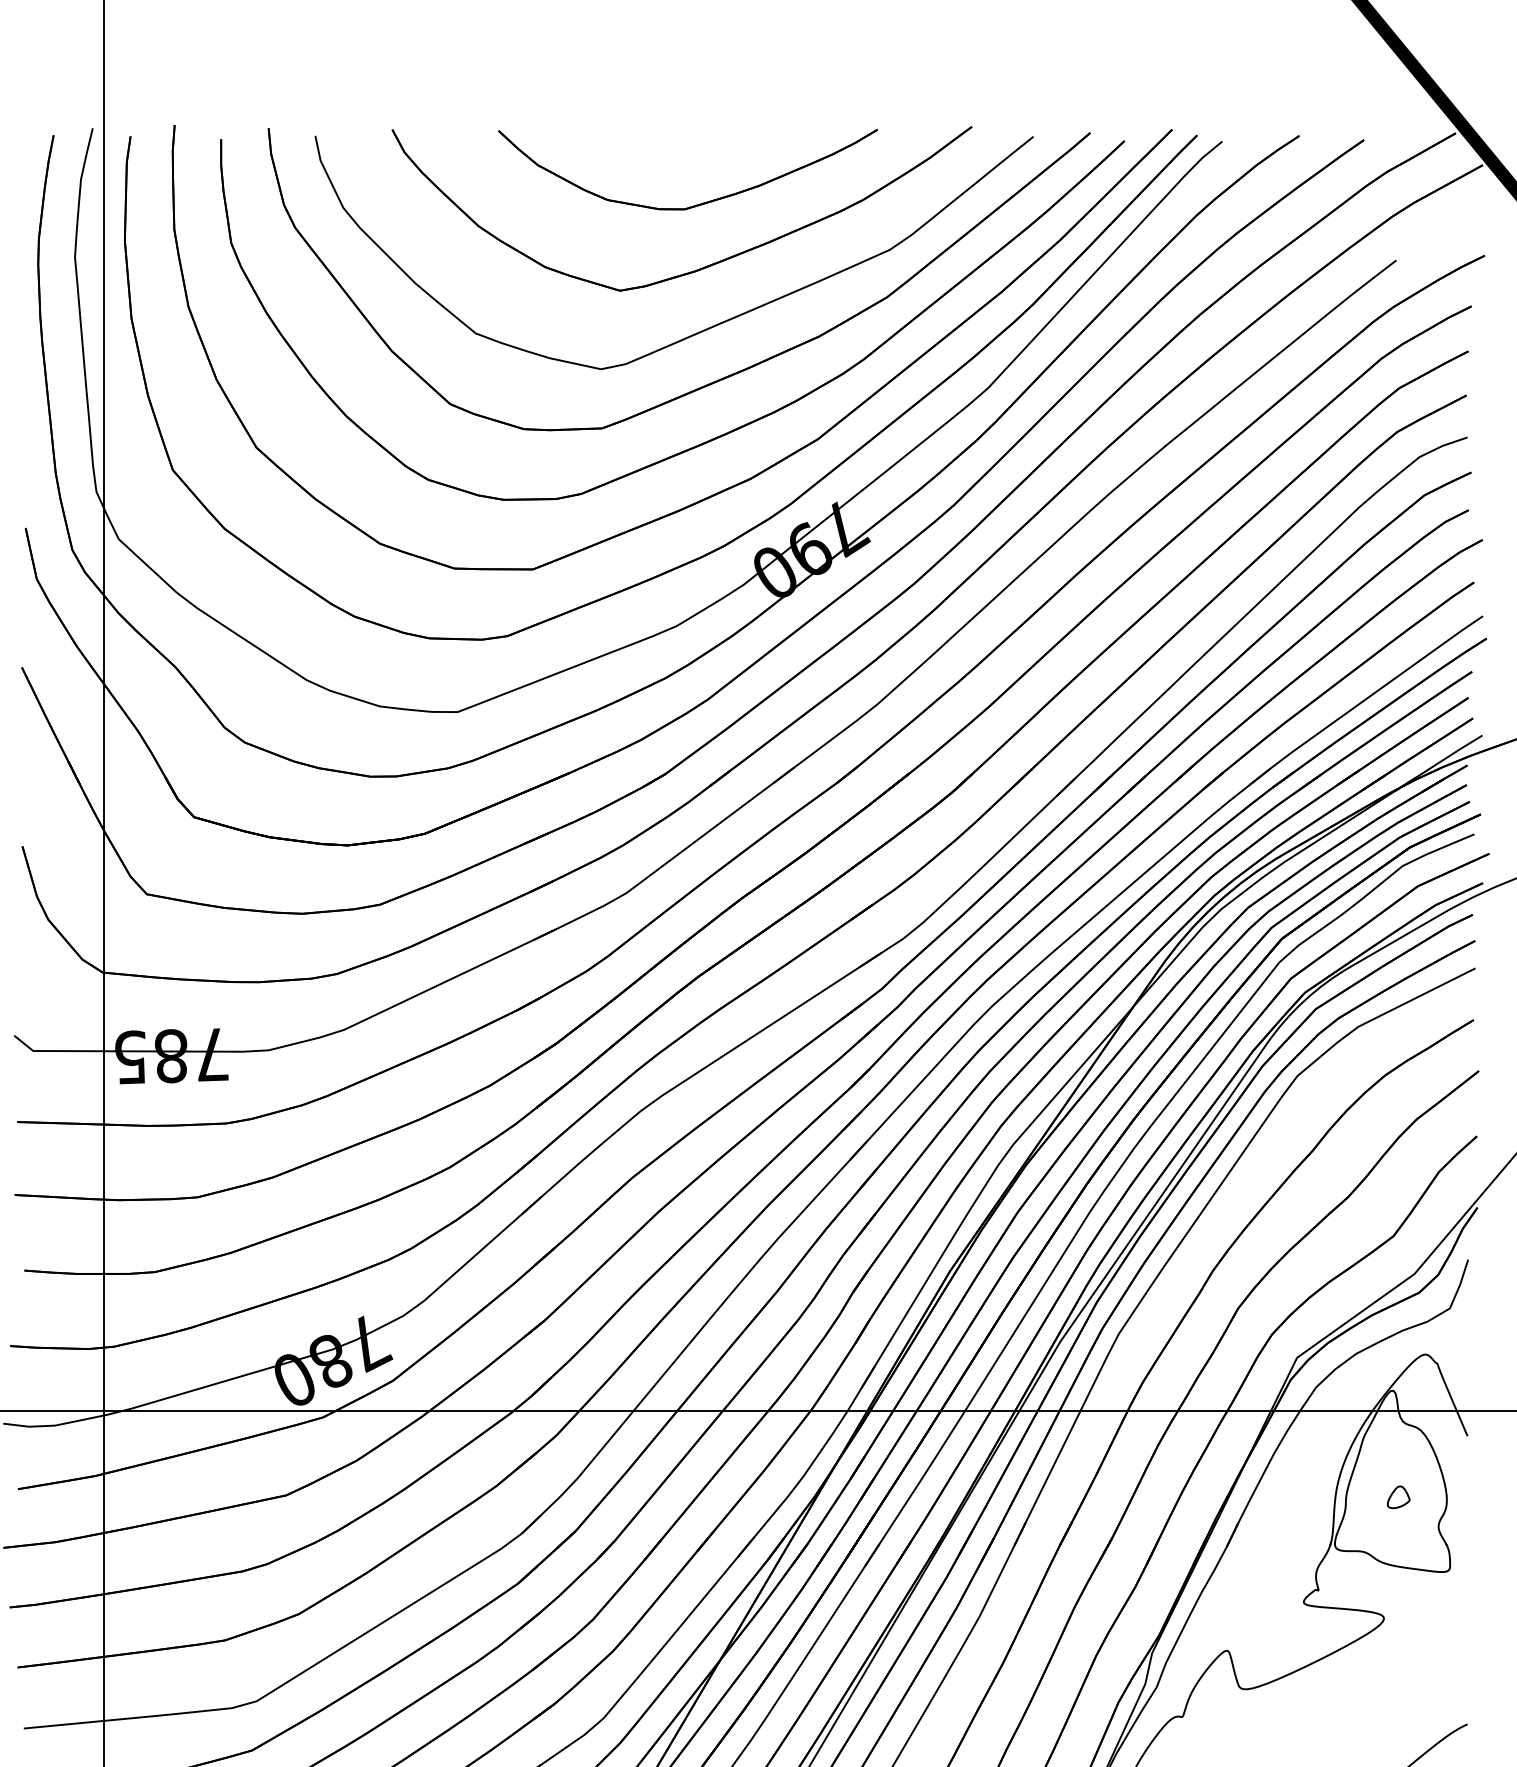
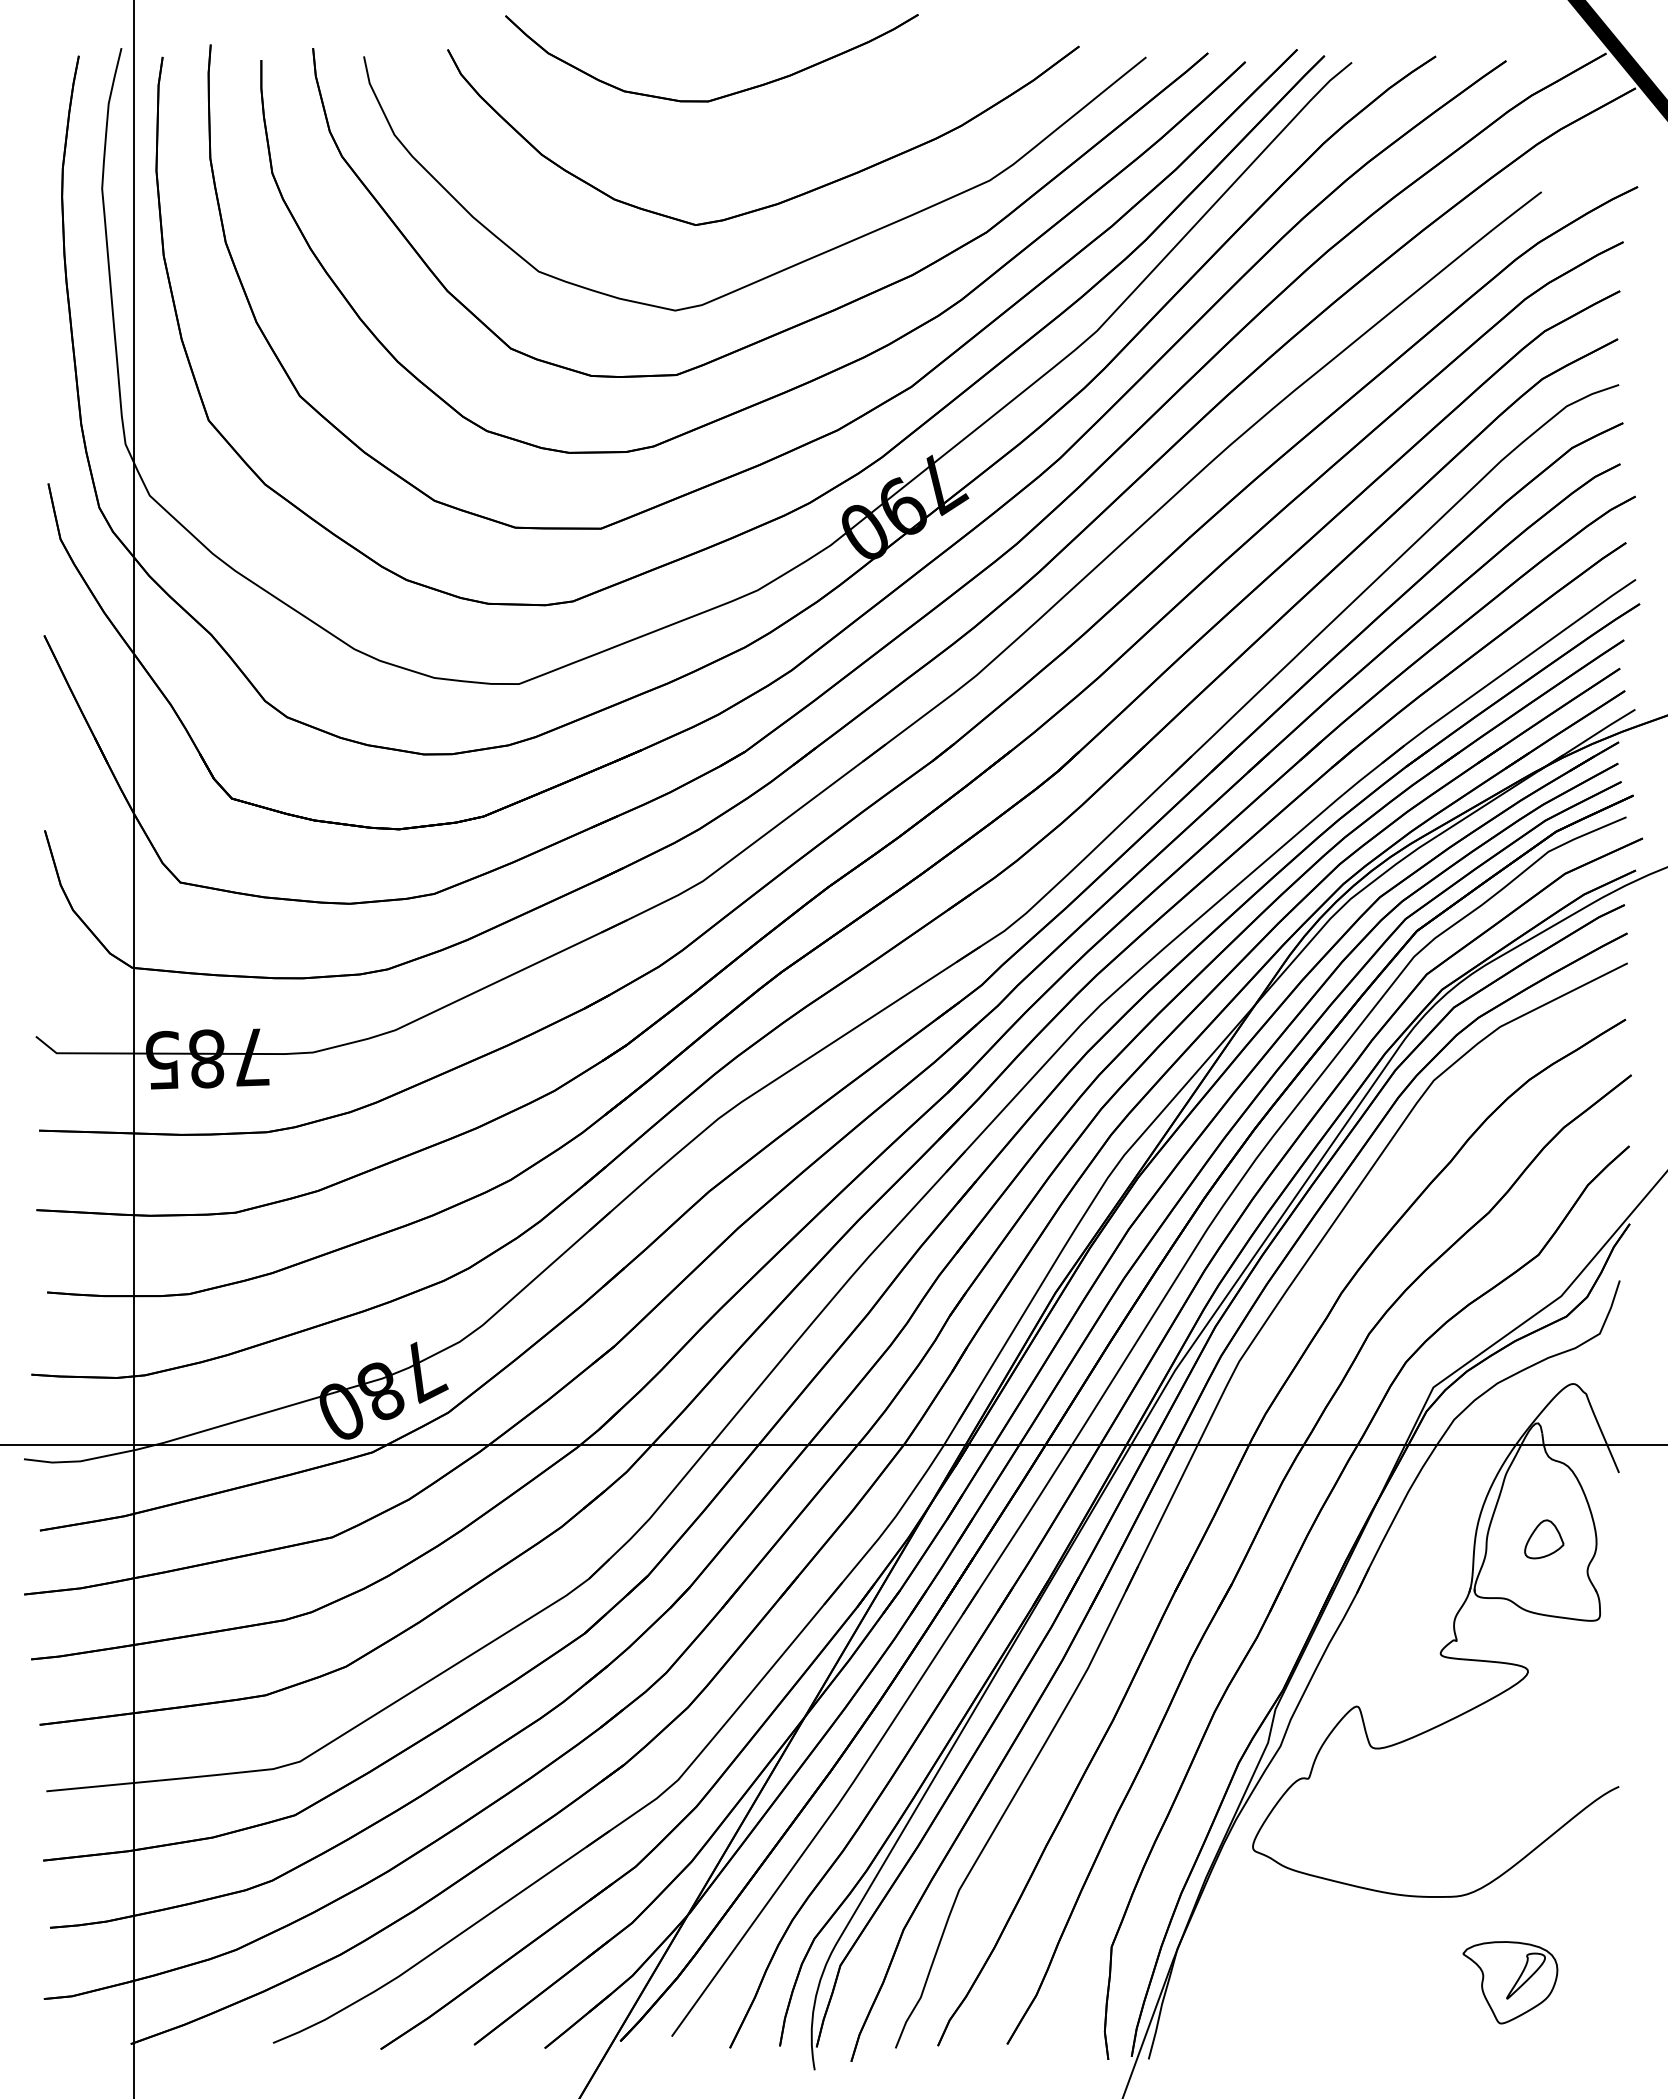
part: (698, 203) -> (723, 95), moved
part: (1398, 1497) -> (1543, 1539), size x1.6

